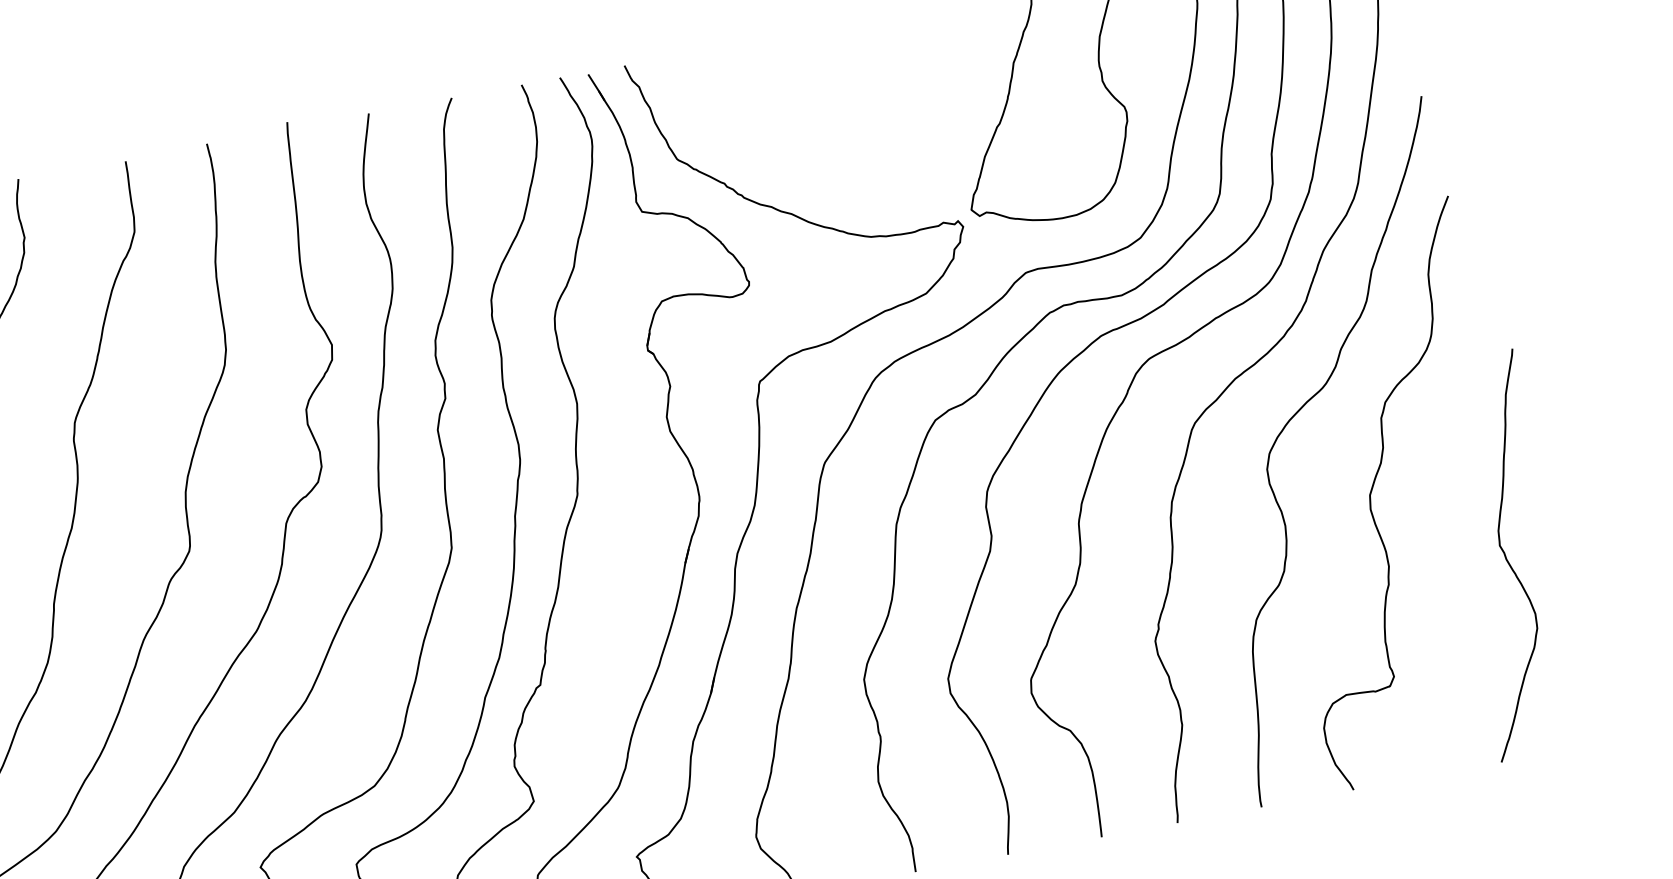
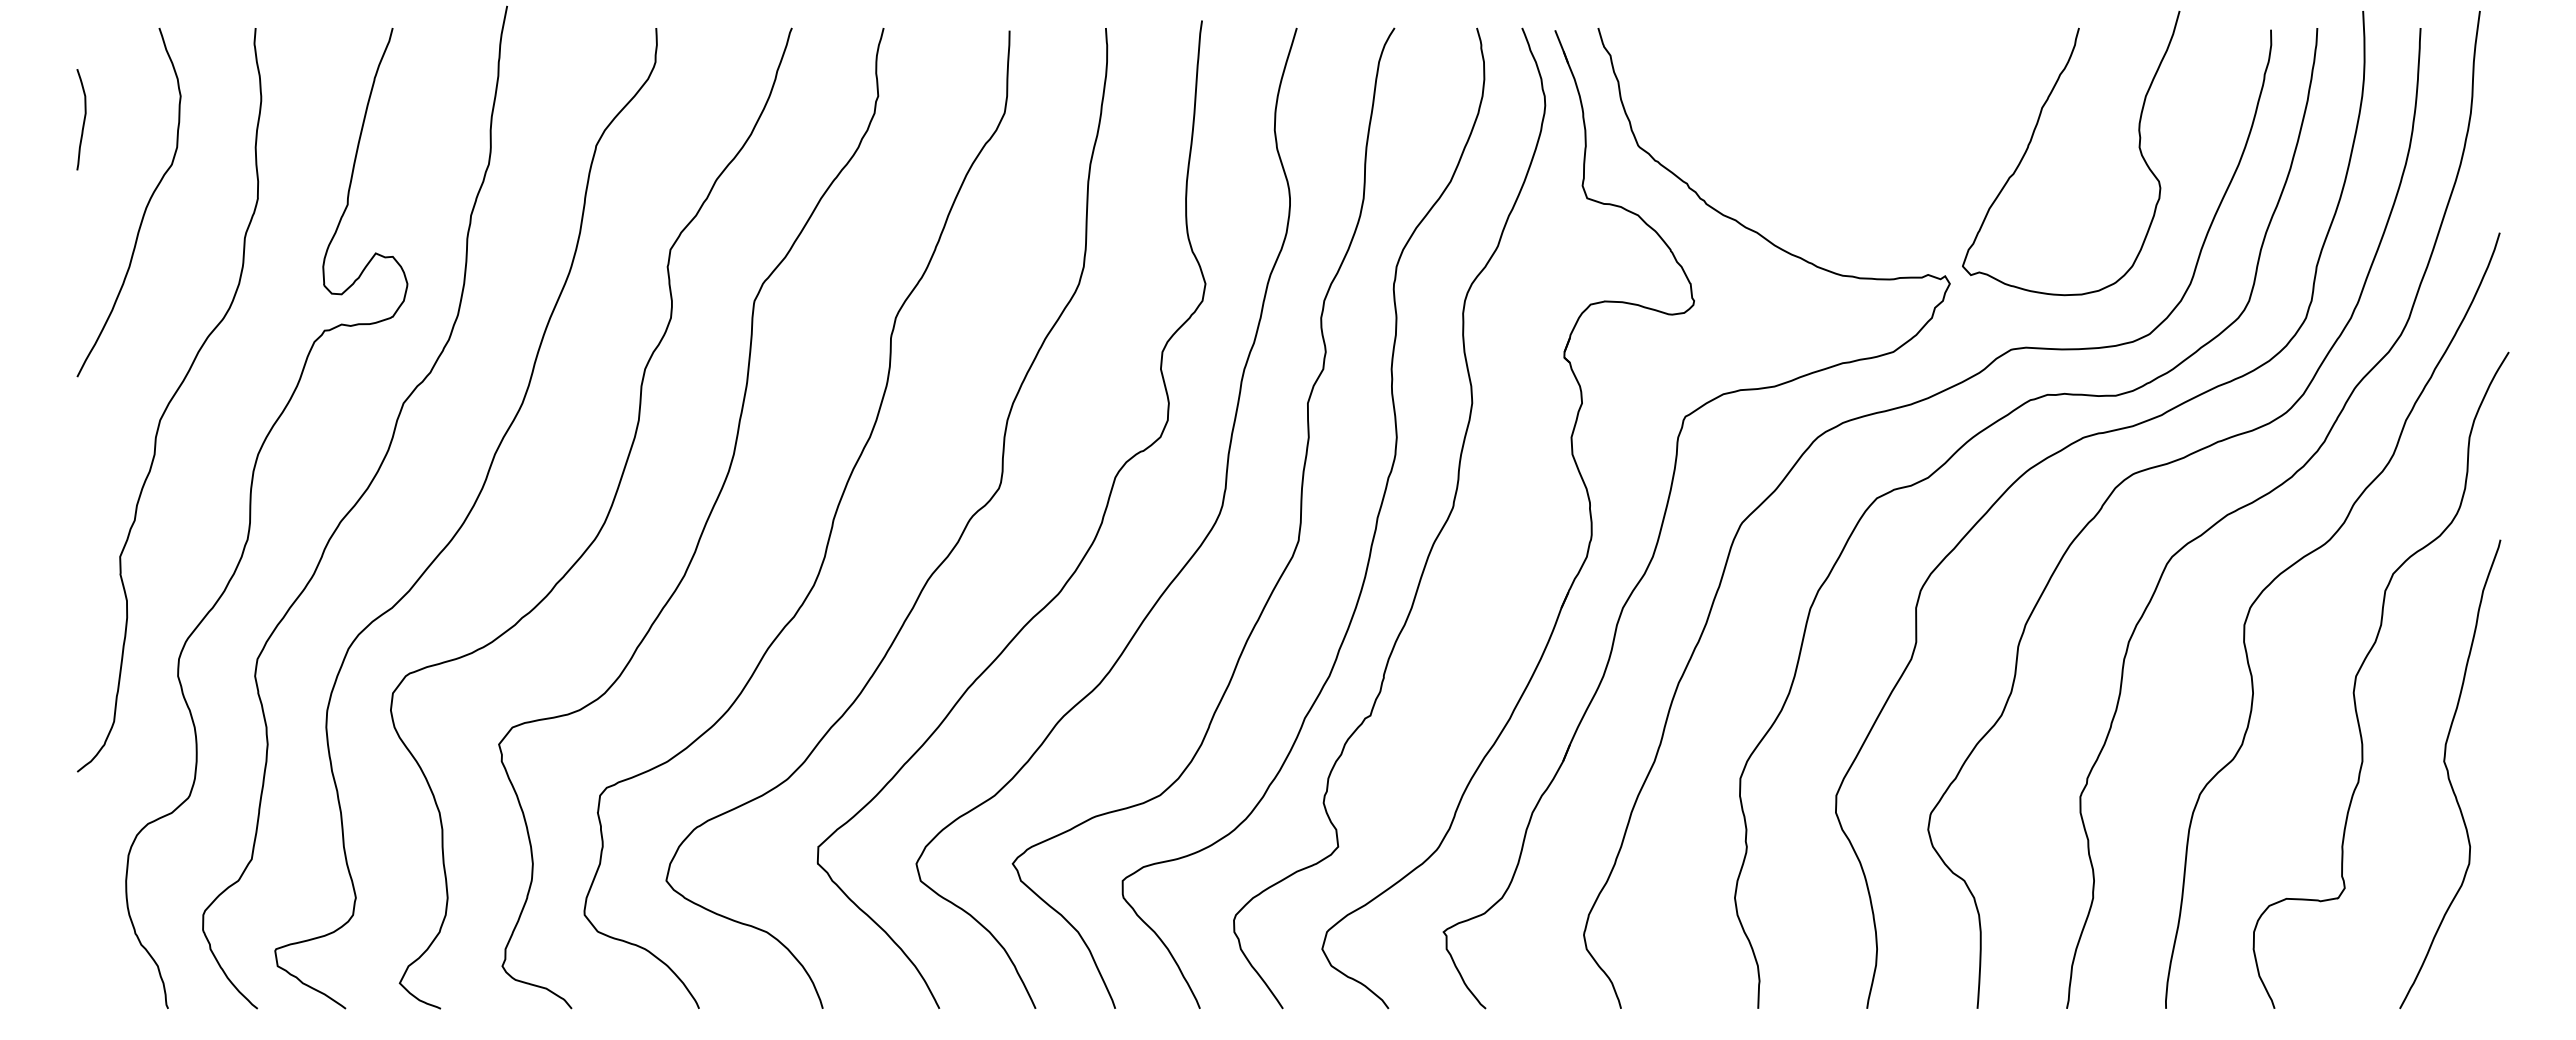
curve: (1506, 555) -> (2449, 774), moved

